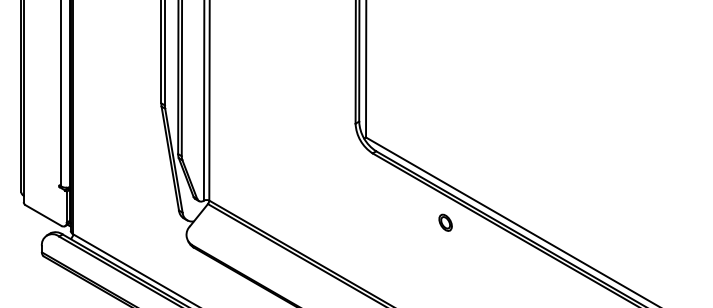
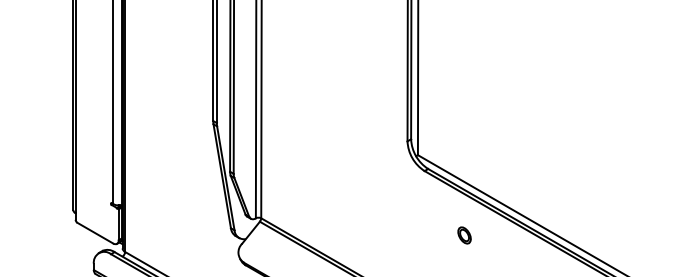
part: (445, 222) -> (464, 235), moved

